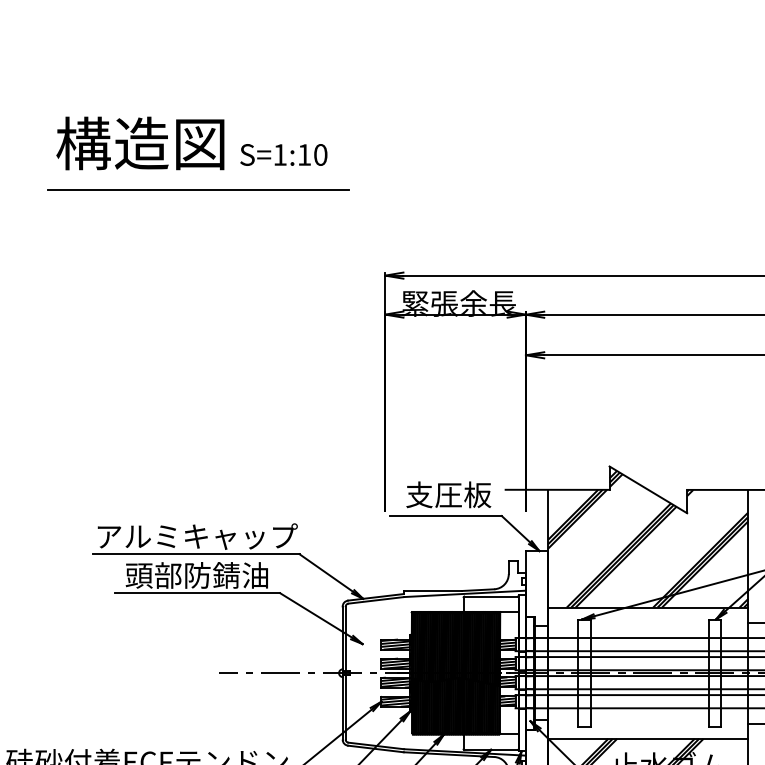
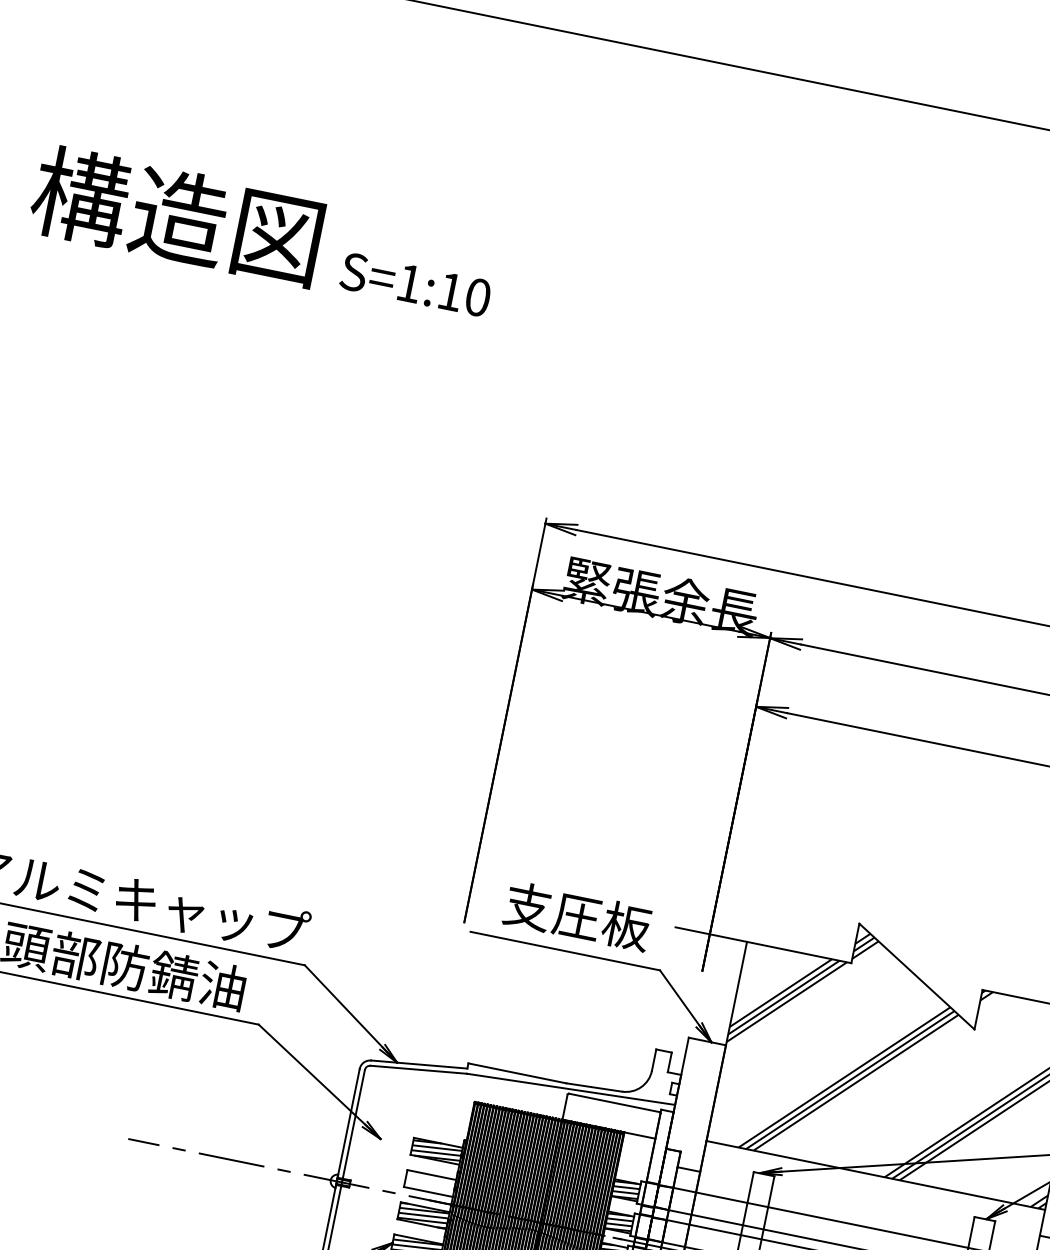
line: (198, 189) -> (259, 313), removed
hatch: (396, 663) -> (431, 1183), removed

